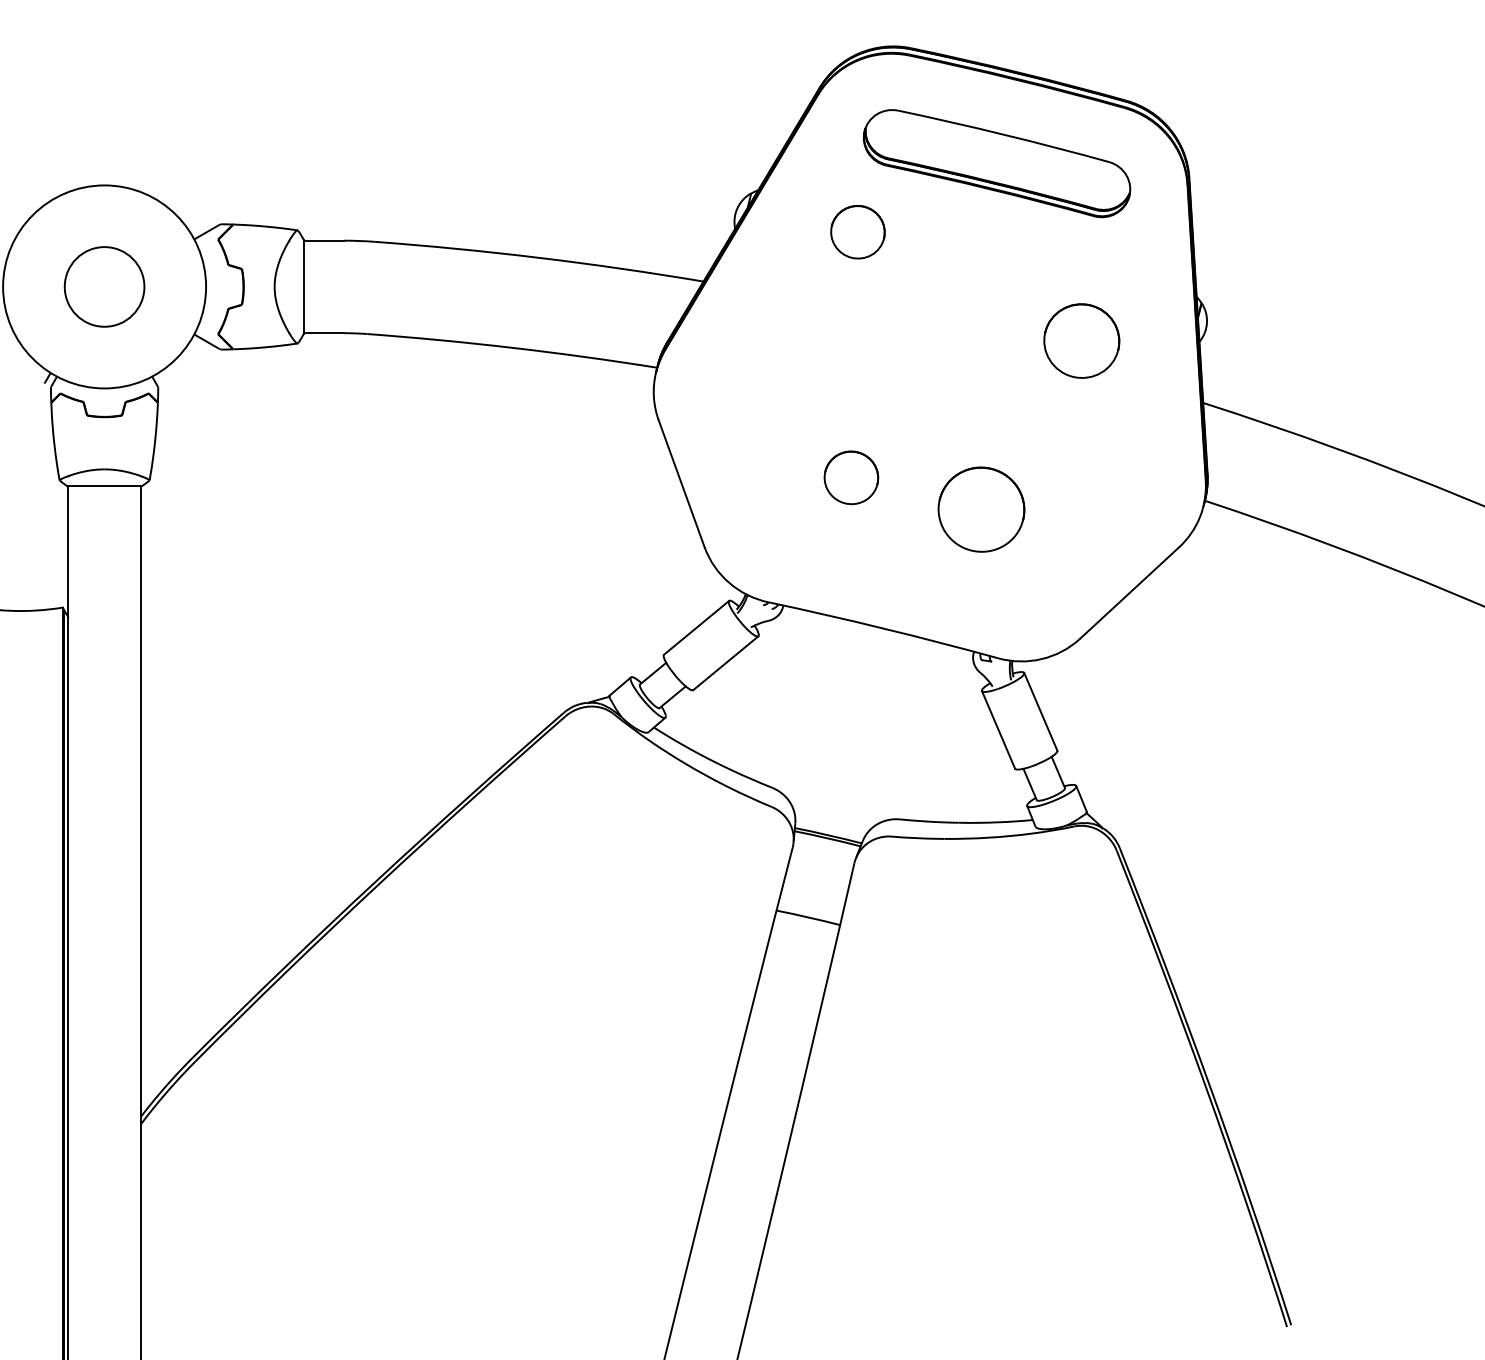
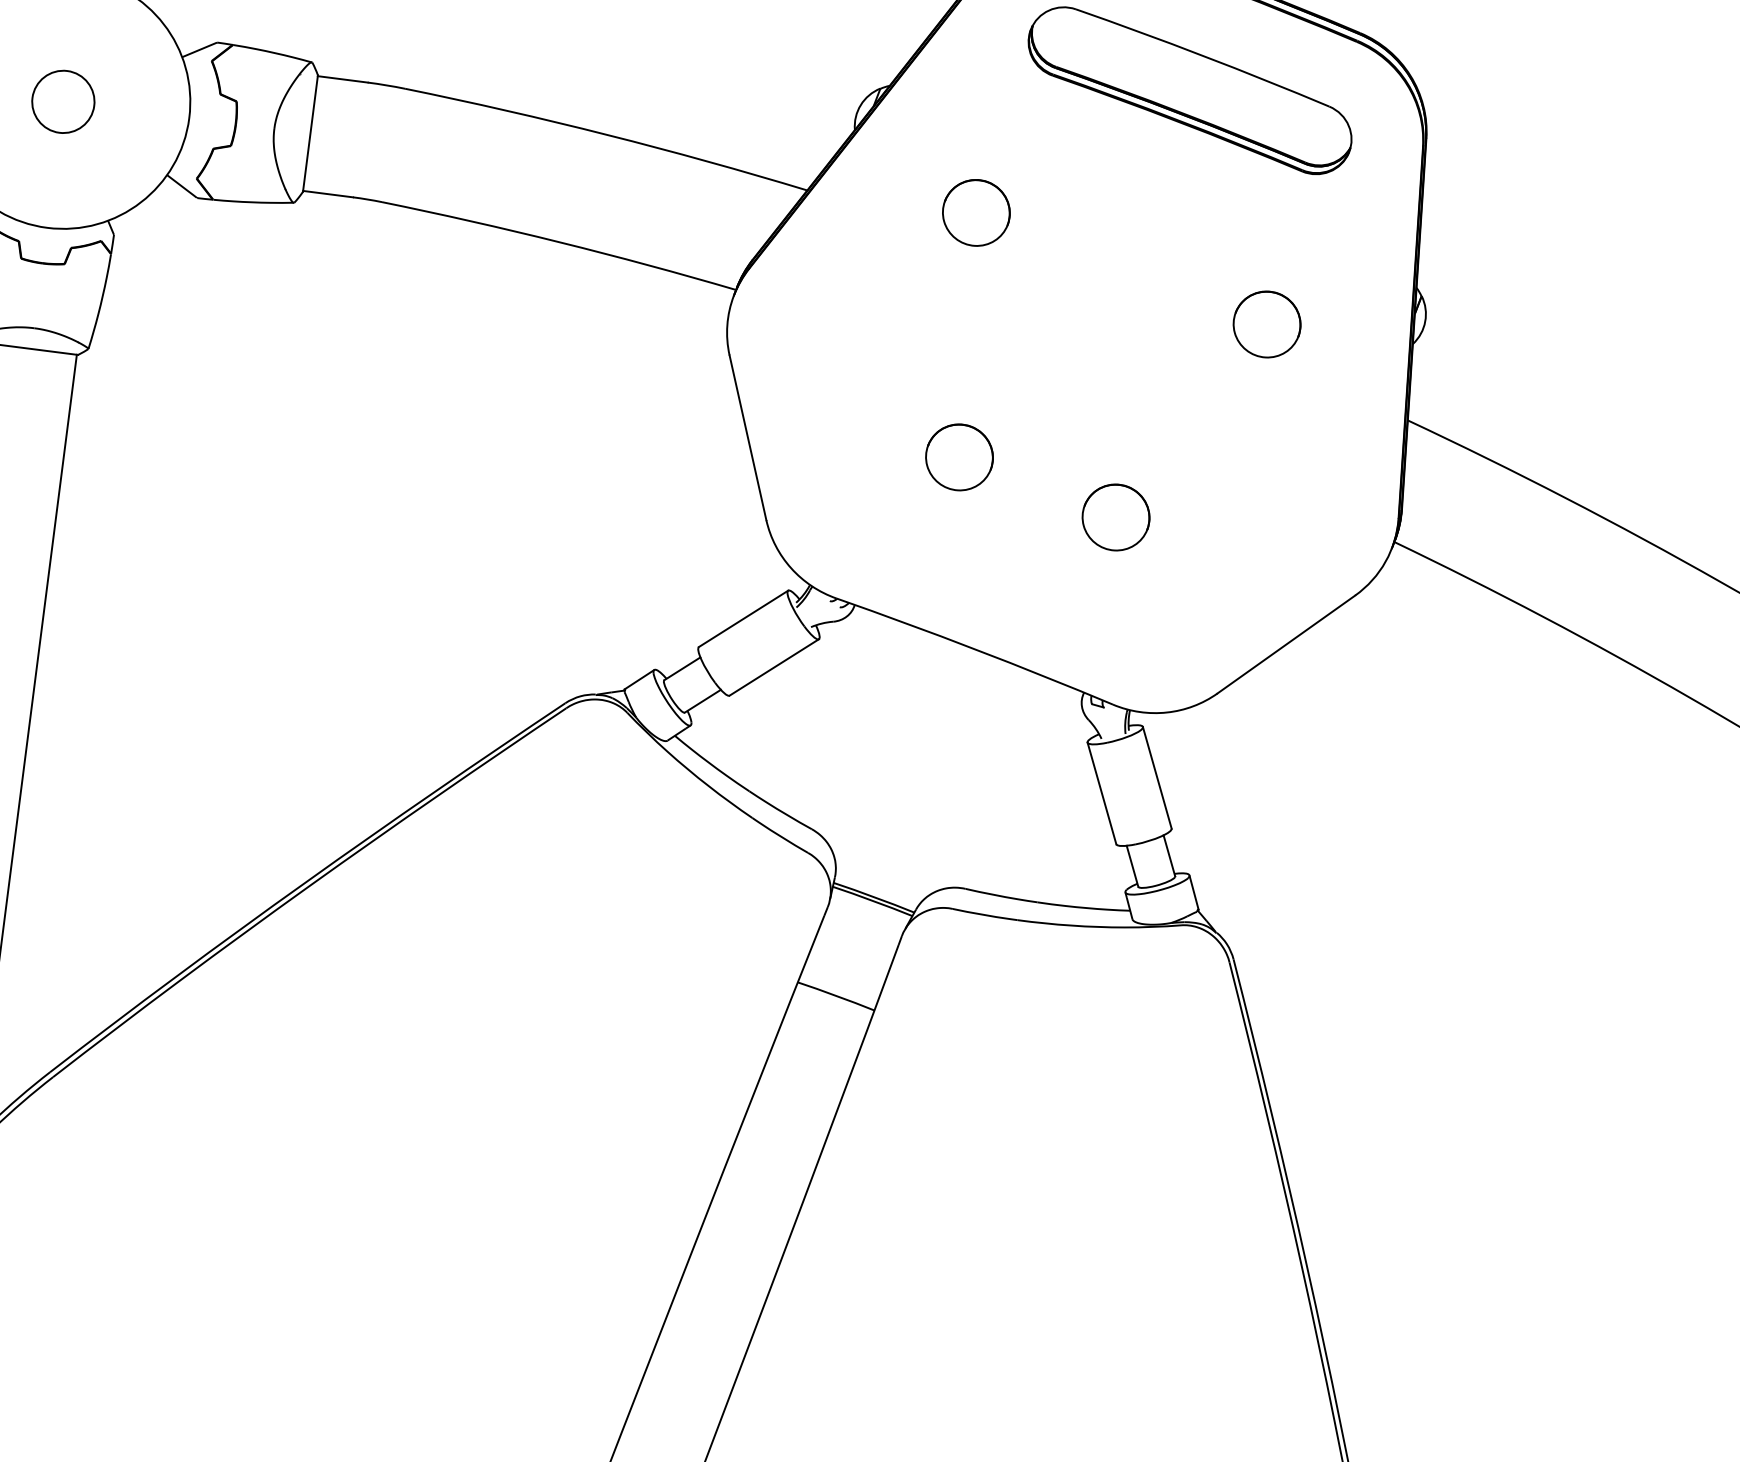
part: (857, 232) -> (975, 213), moved
circle: (104, 286) -> (63, 101), size x0.62
part: (1081, 341) -> (1266, 324), size x0.71
part: (981, 509) -> (1115, 517), size x0.62

